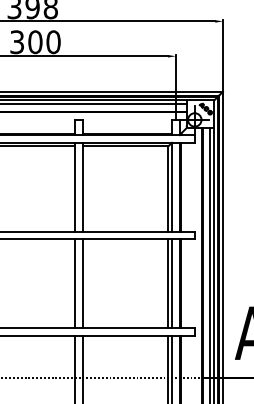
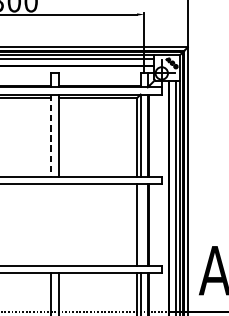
line: (75, 187) -> (51, 135), solid -> dashed
line: (75, 283) -> (51, 224), removed
line: (83, 283) -> (58, 224), removed
line: (171, 283) -> (140, 224), removed

